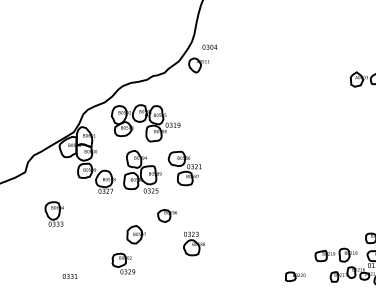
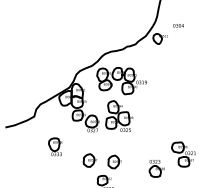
text: (209, 46) -> (178, 25), moved
part: (184, 168) -> (183, 154), moved
part: (167, 215) -> (137, 148), removed
part: (101, 232) -> (89, 160), added

